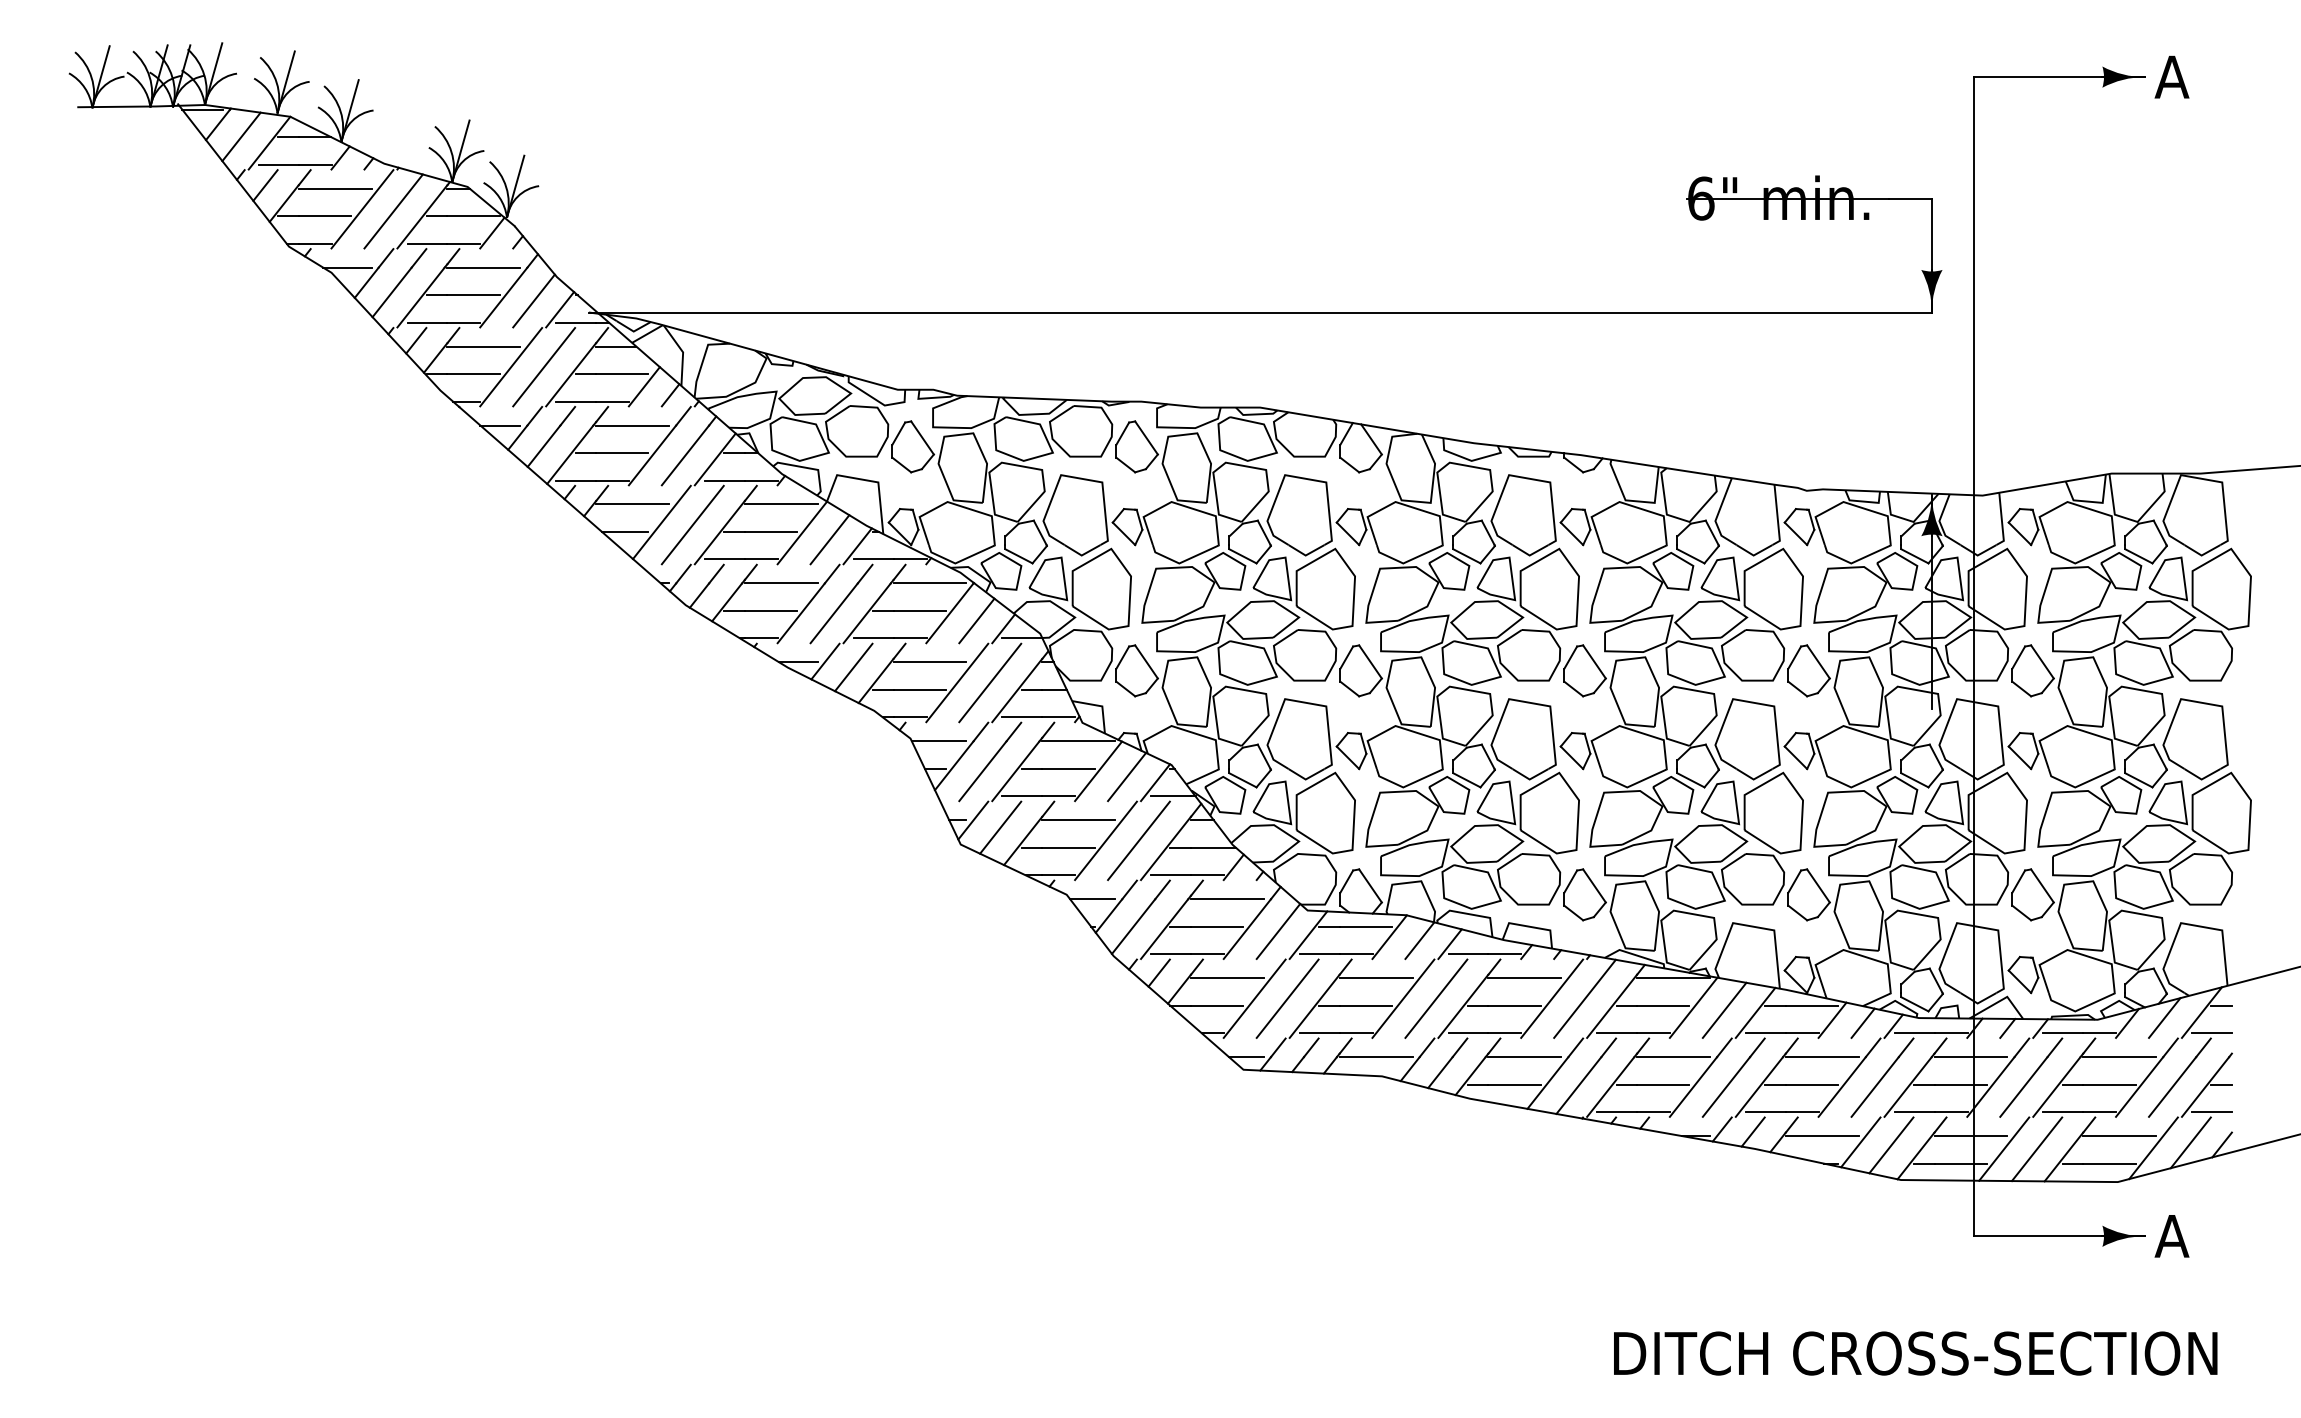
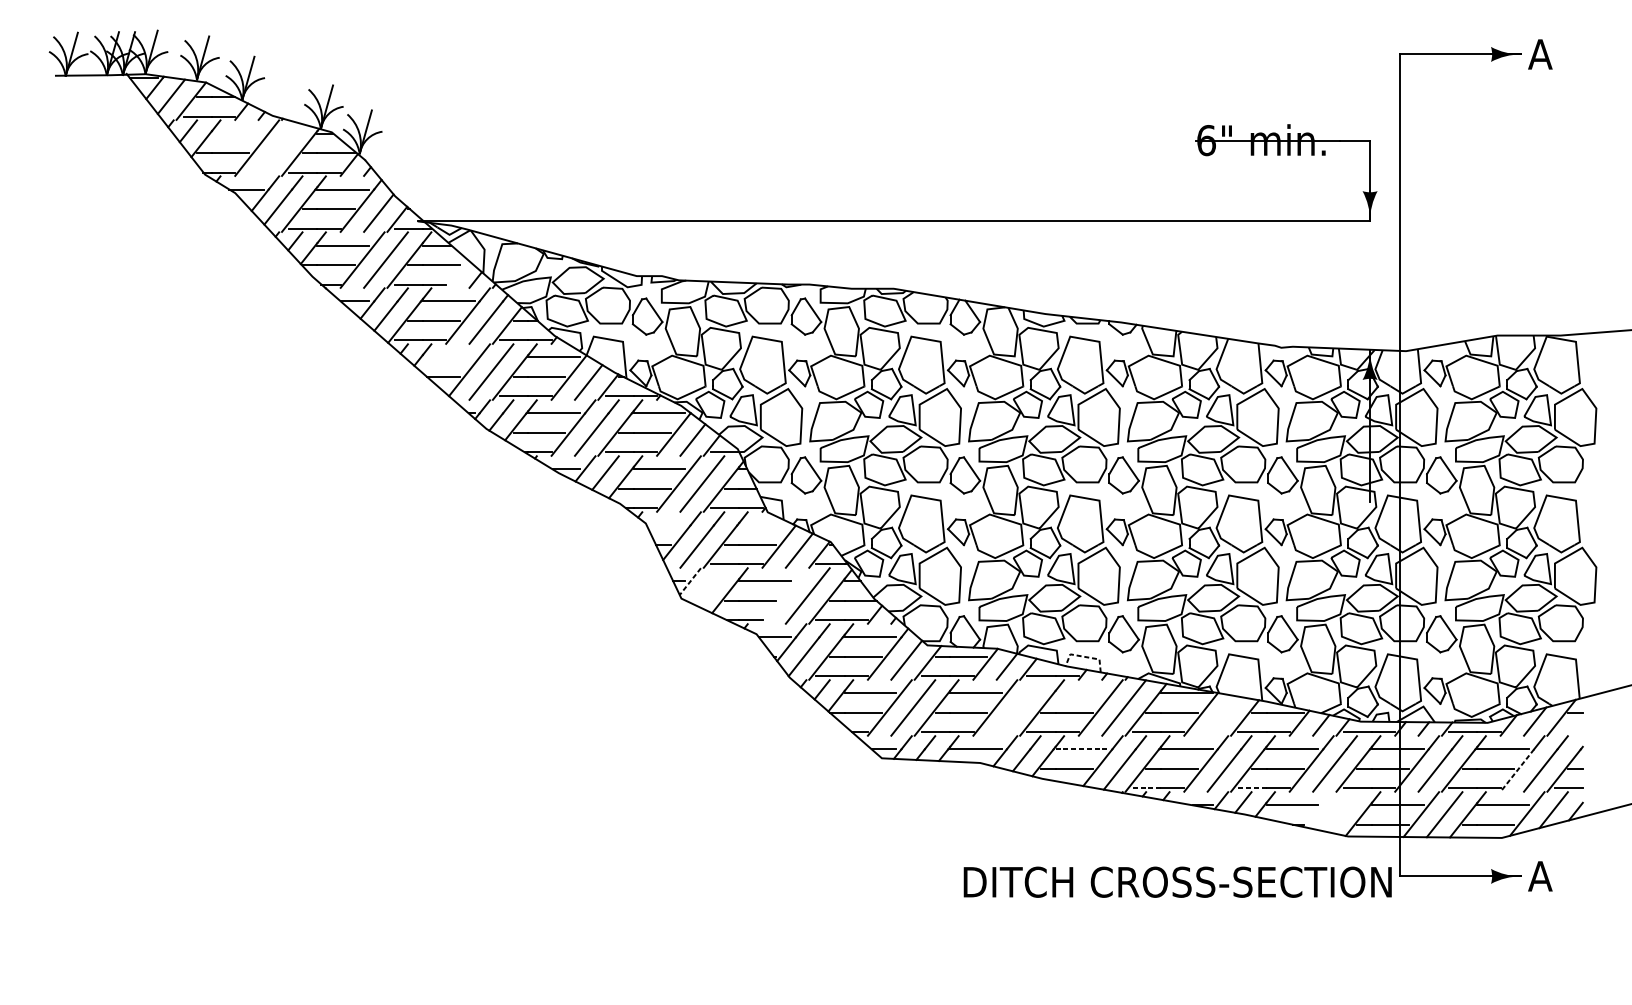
line: (334, 188) -> (237, 133), removed
line: (393, 211) -> (279, 149), removed
line: (643, 386) -> (456, 273), removed
line: (632, 504) -> (448, 357), removed
line: (938, 741) -> (665, 525), removed
line: (1078, 741) -> (764, 525), removed
line: (972, 821) -> (689, 582), solid -> dashed
line: (1000, 827) -> (709, 586), removed
line: (1105, 840) -> (784, 595), removed
line: (1529, 926) -> (1084, 656), solid -> dashed
line: (1524, 978) -> (1081, 693), removed
line: (1436, 998) -> (1018, 707), removed
line: (1724, 1009) -> (1223, 715), removed
line: (2211, 1033) -> (1568, 732), removed
line: (1525, 1057) -> (1081, 749), solid -> dashed
line: (2139, 1087) -> (1517, 770), solid -> dashed
line: (1617, 1112) -> (1147, 788), solid -> dashed
line: (1765, 1112) -> (1252, 788), solid -> dashed
line: (1860, 1142) -> (1319, 809), removed
line: (1891, 1145) -> (1341, 812), removed
text: (1915, 1353) -> (1177, 882), moved

